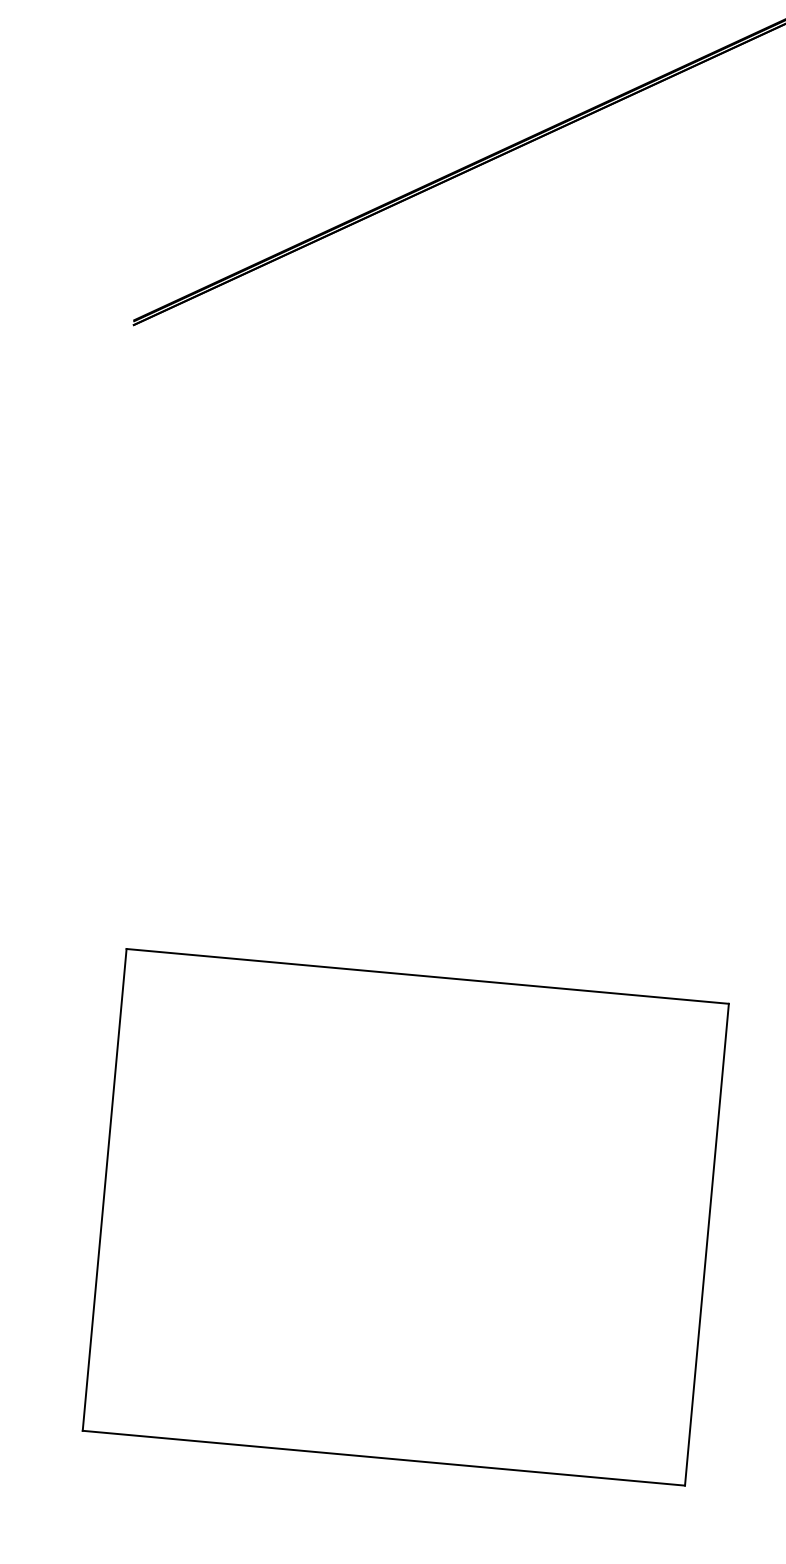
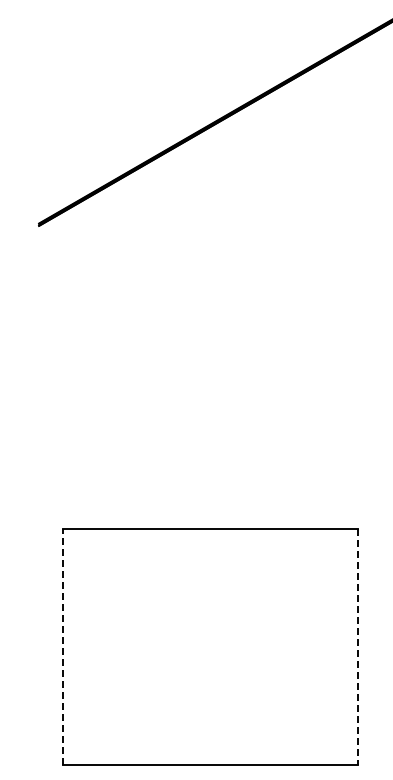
line: (105, 1188) -> (63, 646), solid -> dashed
line: (707, 1244) -> (358, 647), solid -> dashed

